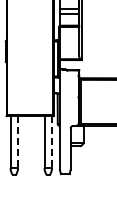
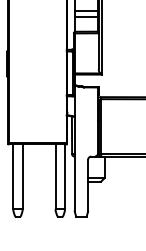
line: (18, 142) -> (23, 177), dashed -> solid
line: (52, 142) -> (65, 177), dashed -> solid

